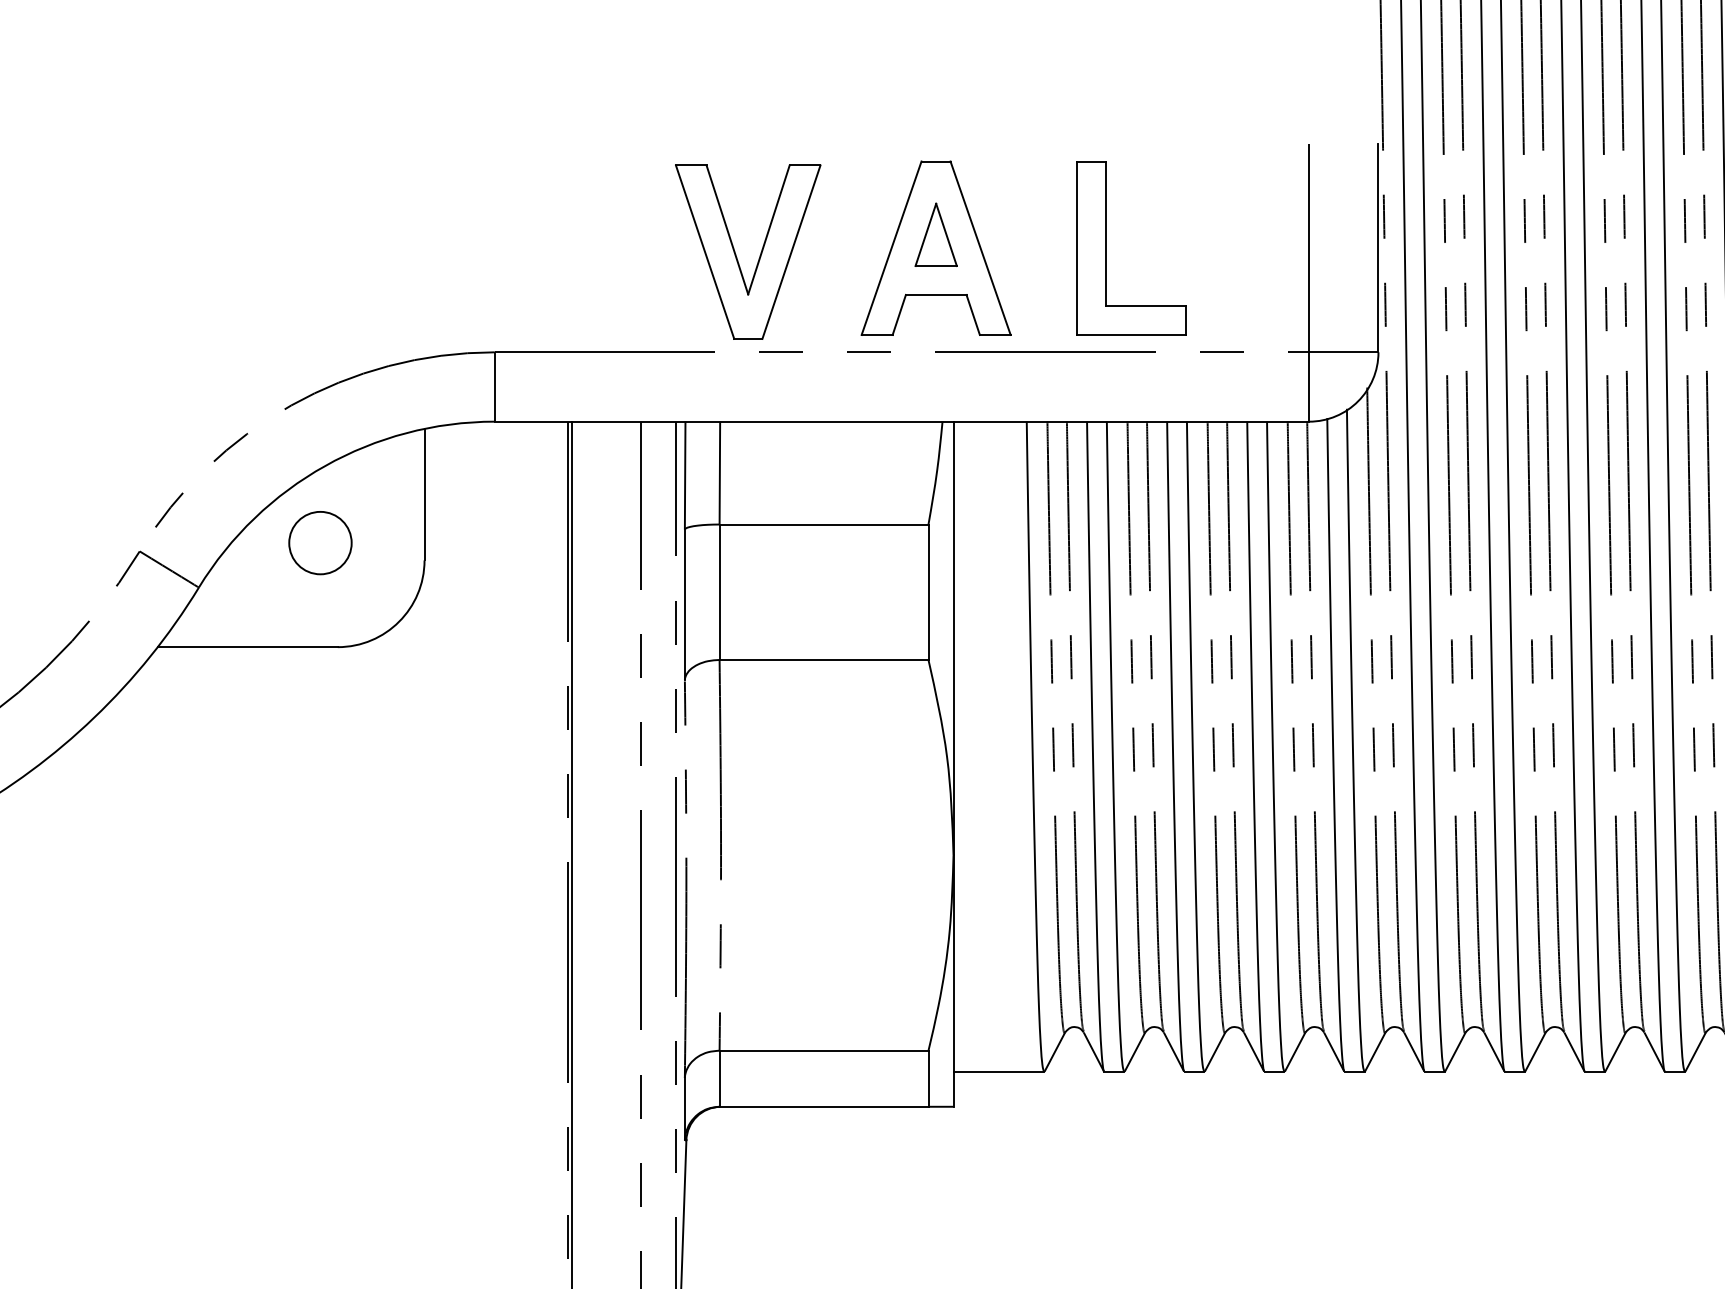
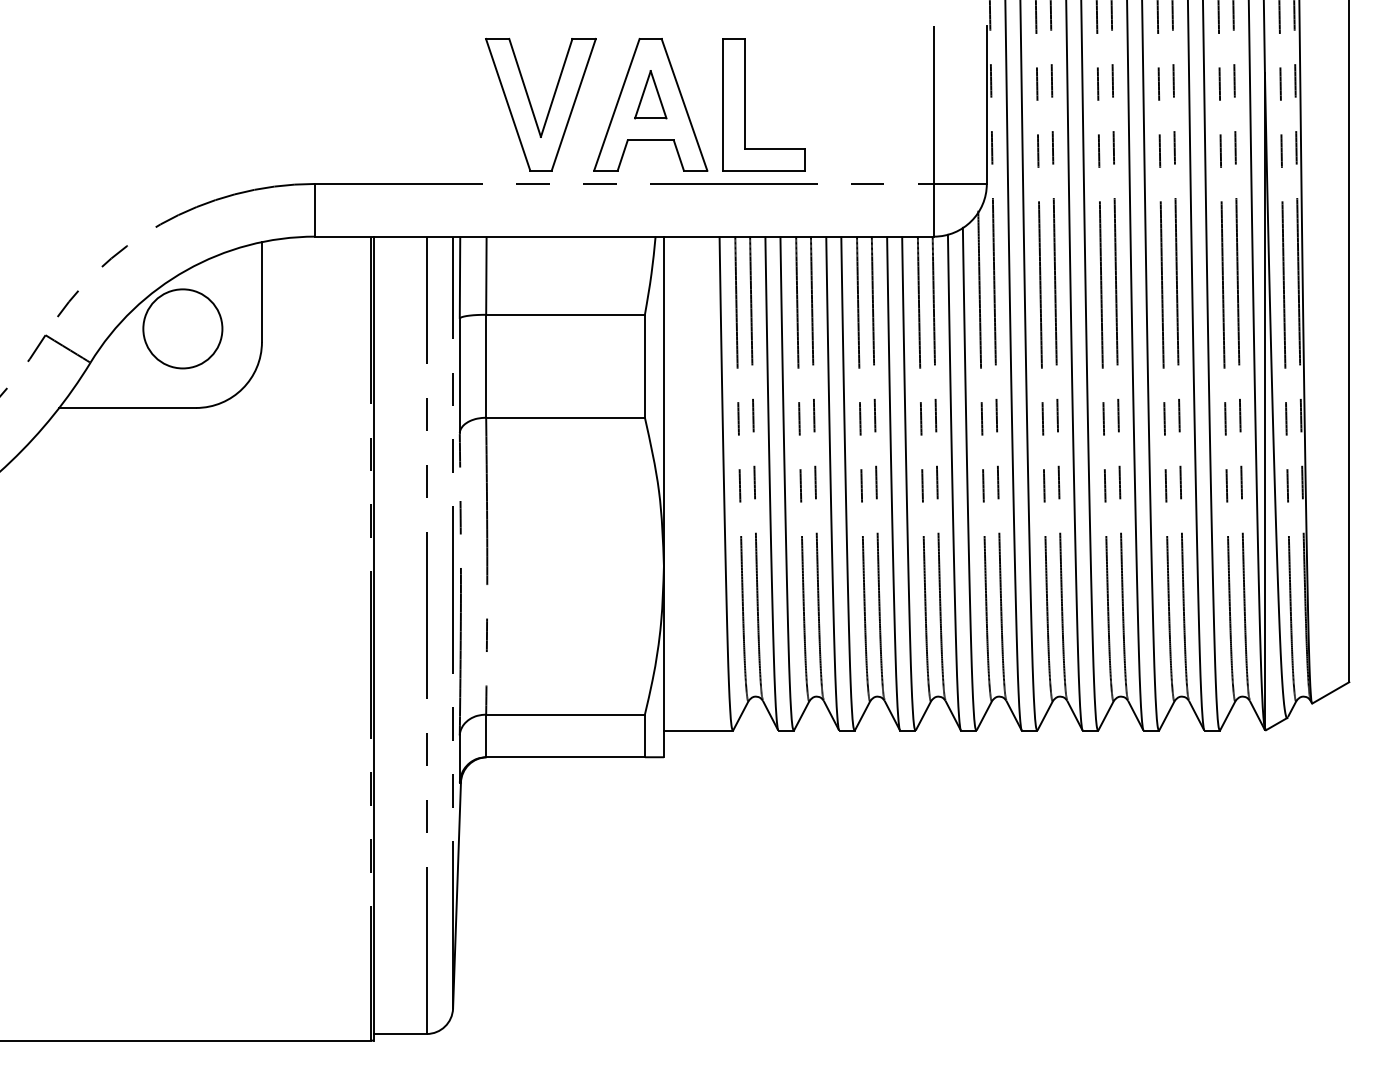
part: (1106, 247) -> (745, 104), moved
part: (737, 255) -> (532, 107), moved
circle: (319, 542) -> (182, 328), size x1.67

